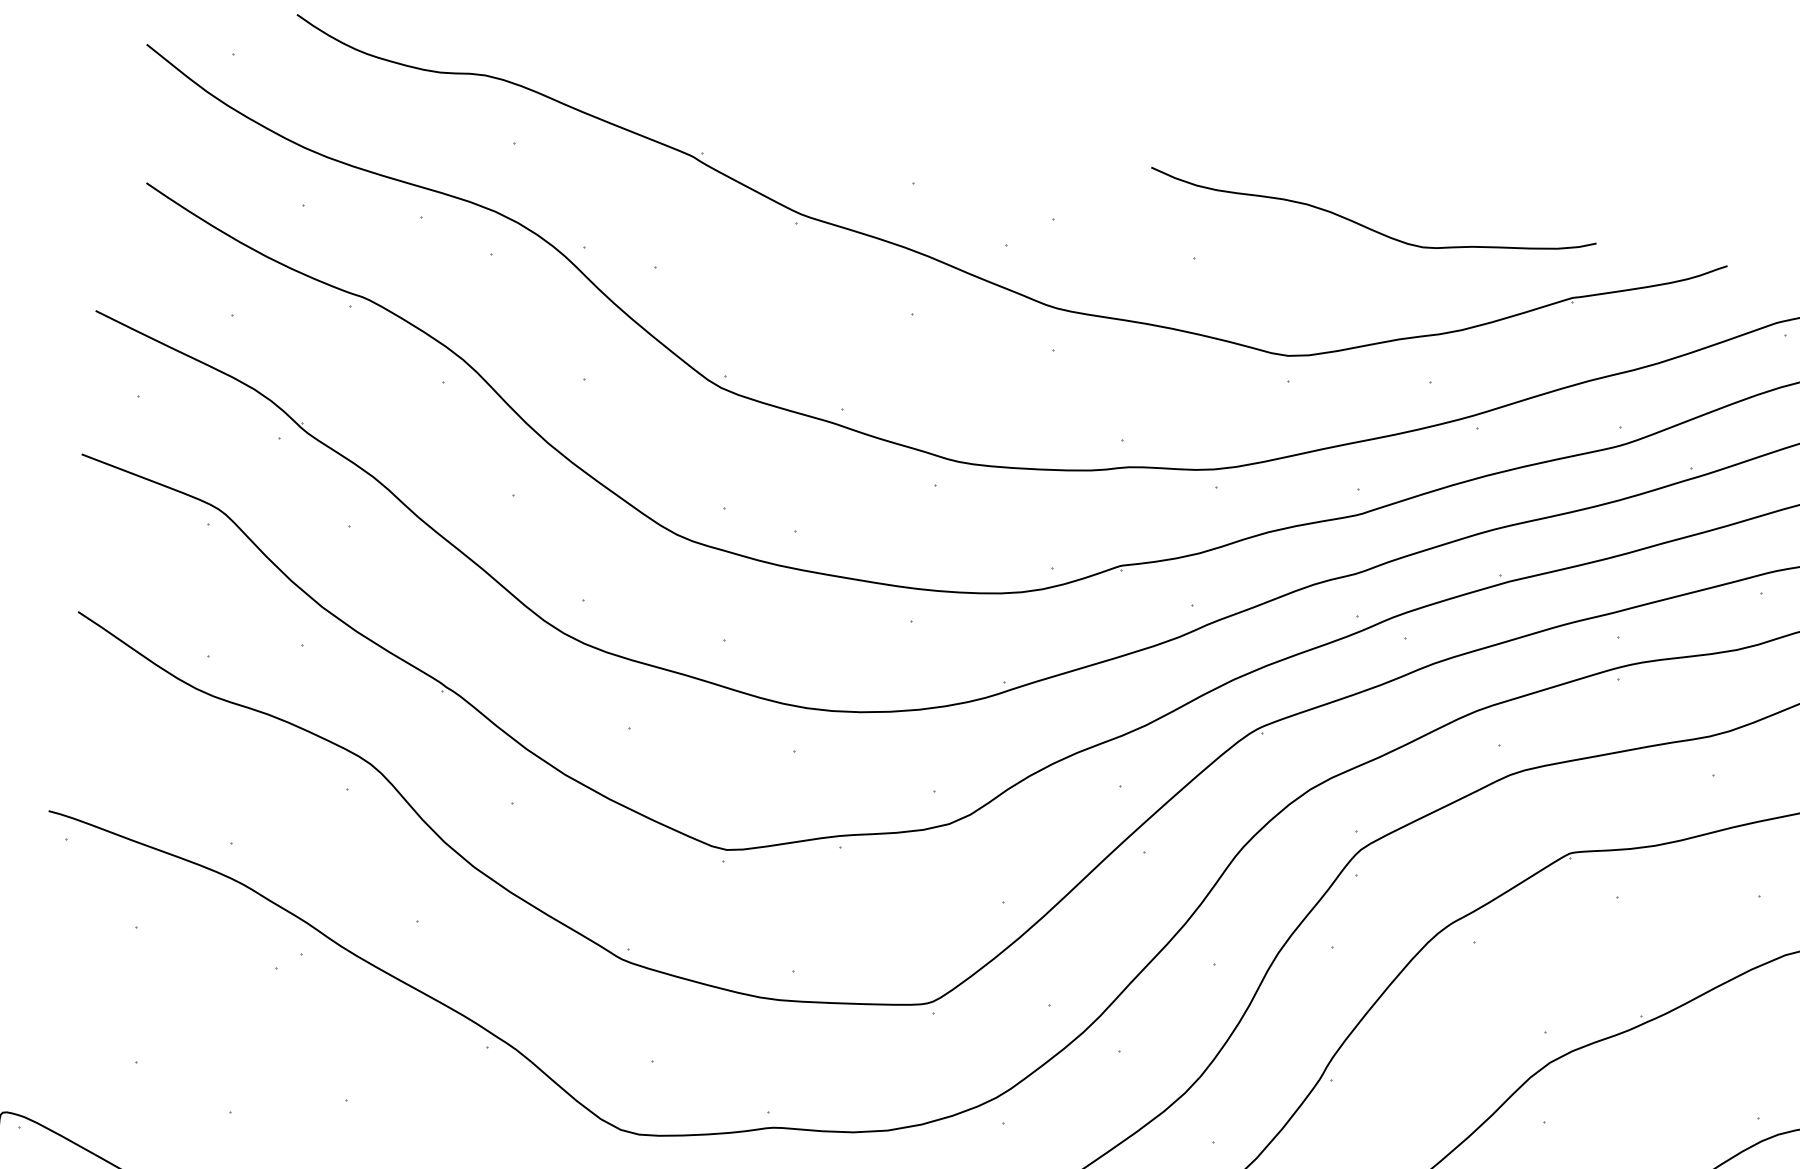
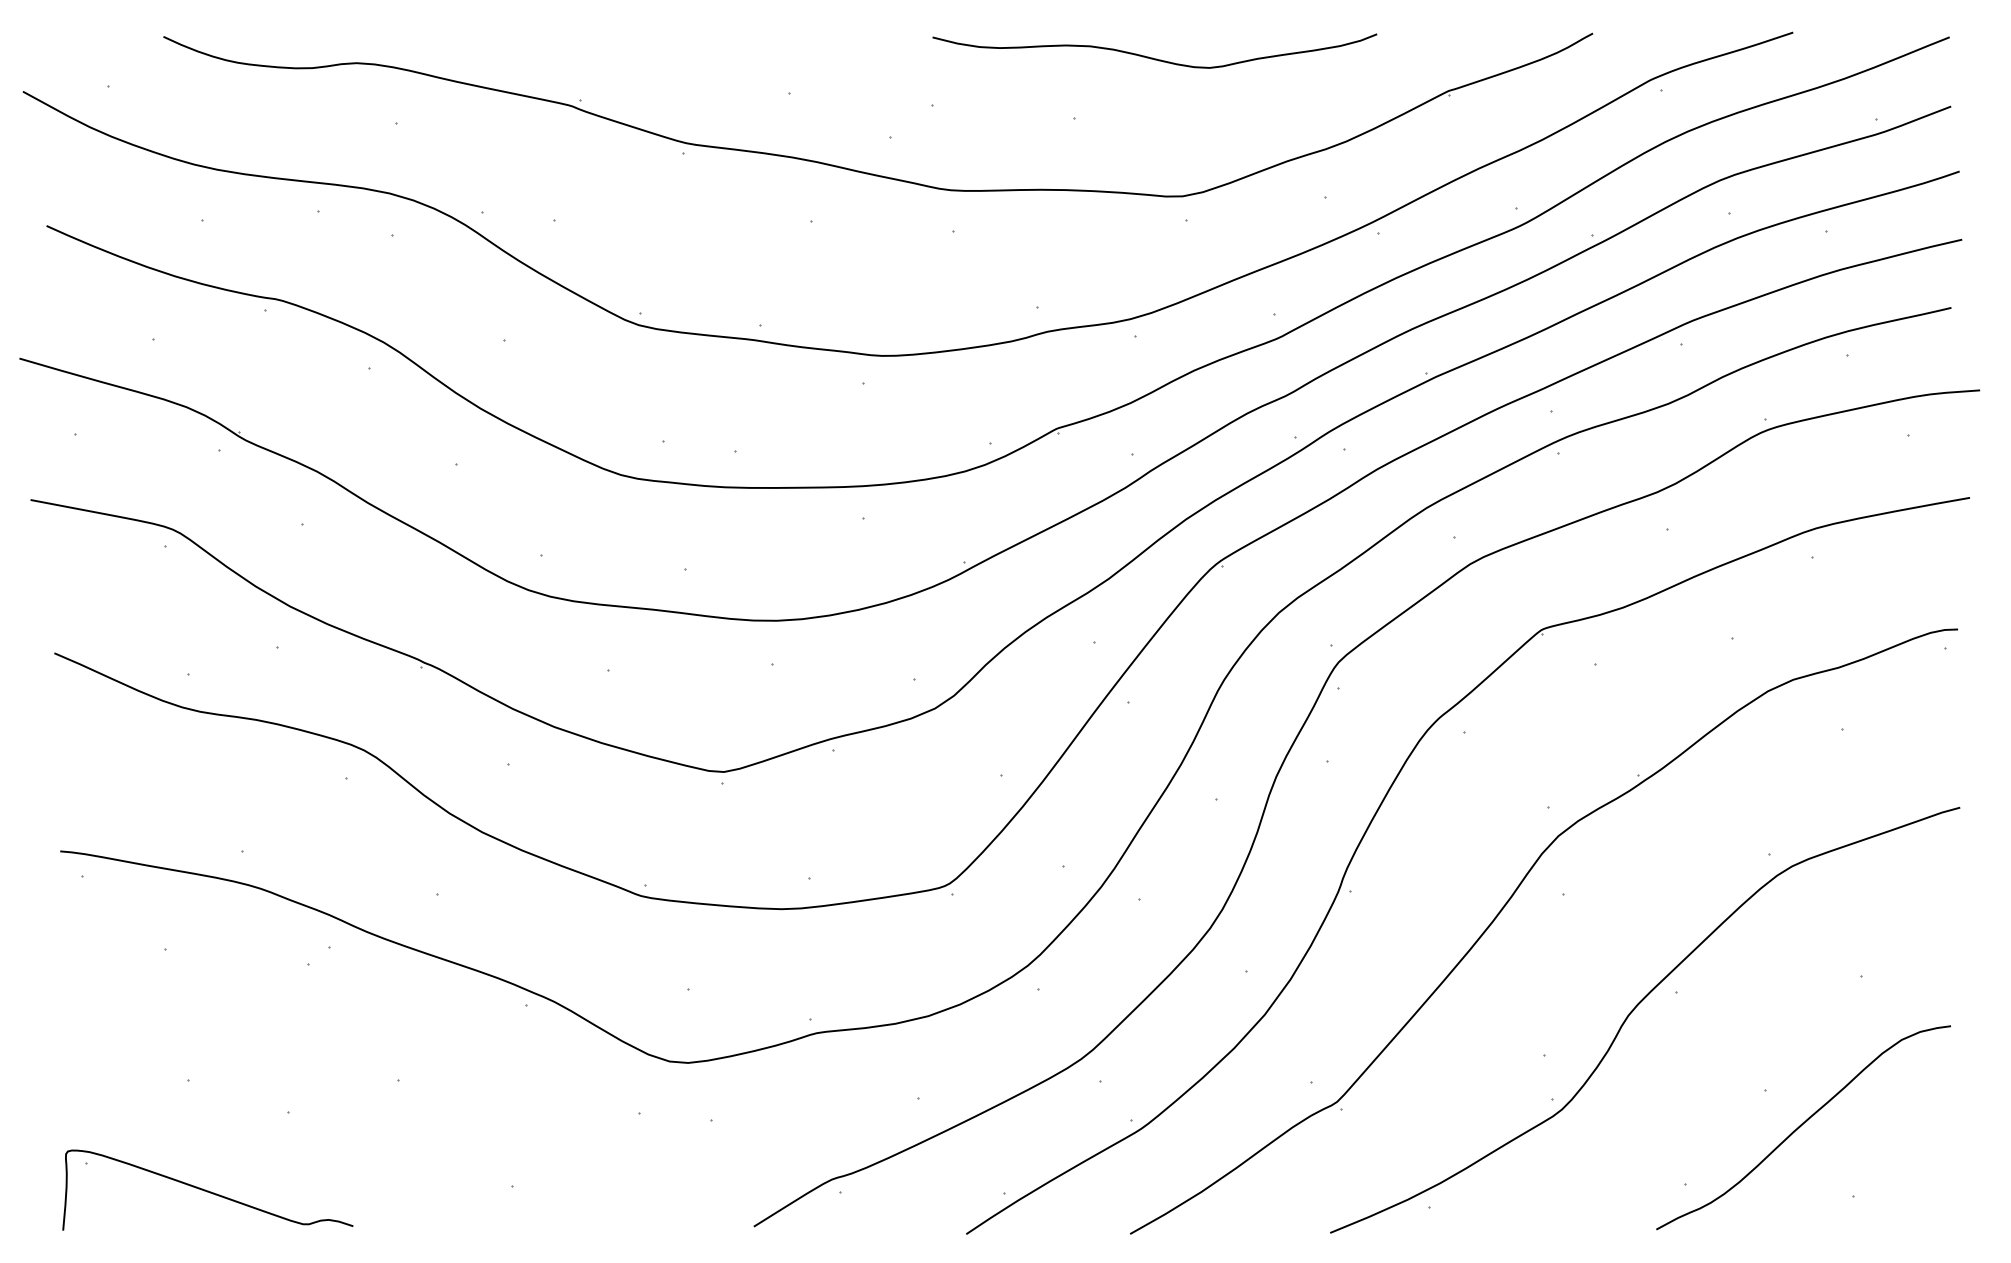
curve: (1367, 226) -> (1152, 57), moved

